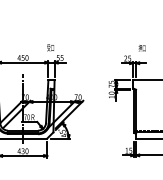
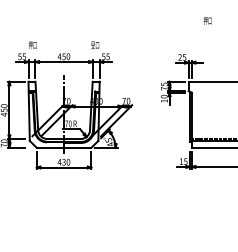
text: (141, 48) -> (207, 20), moved

